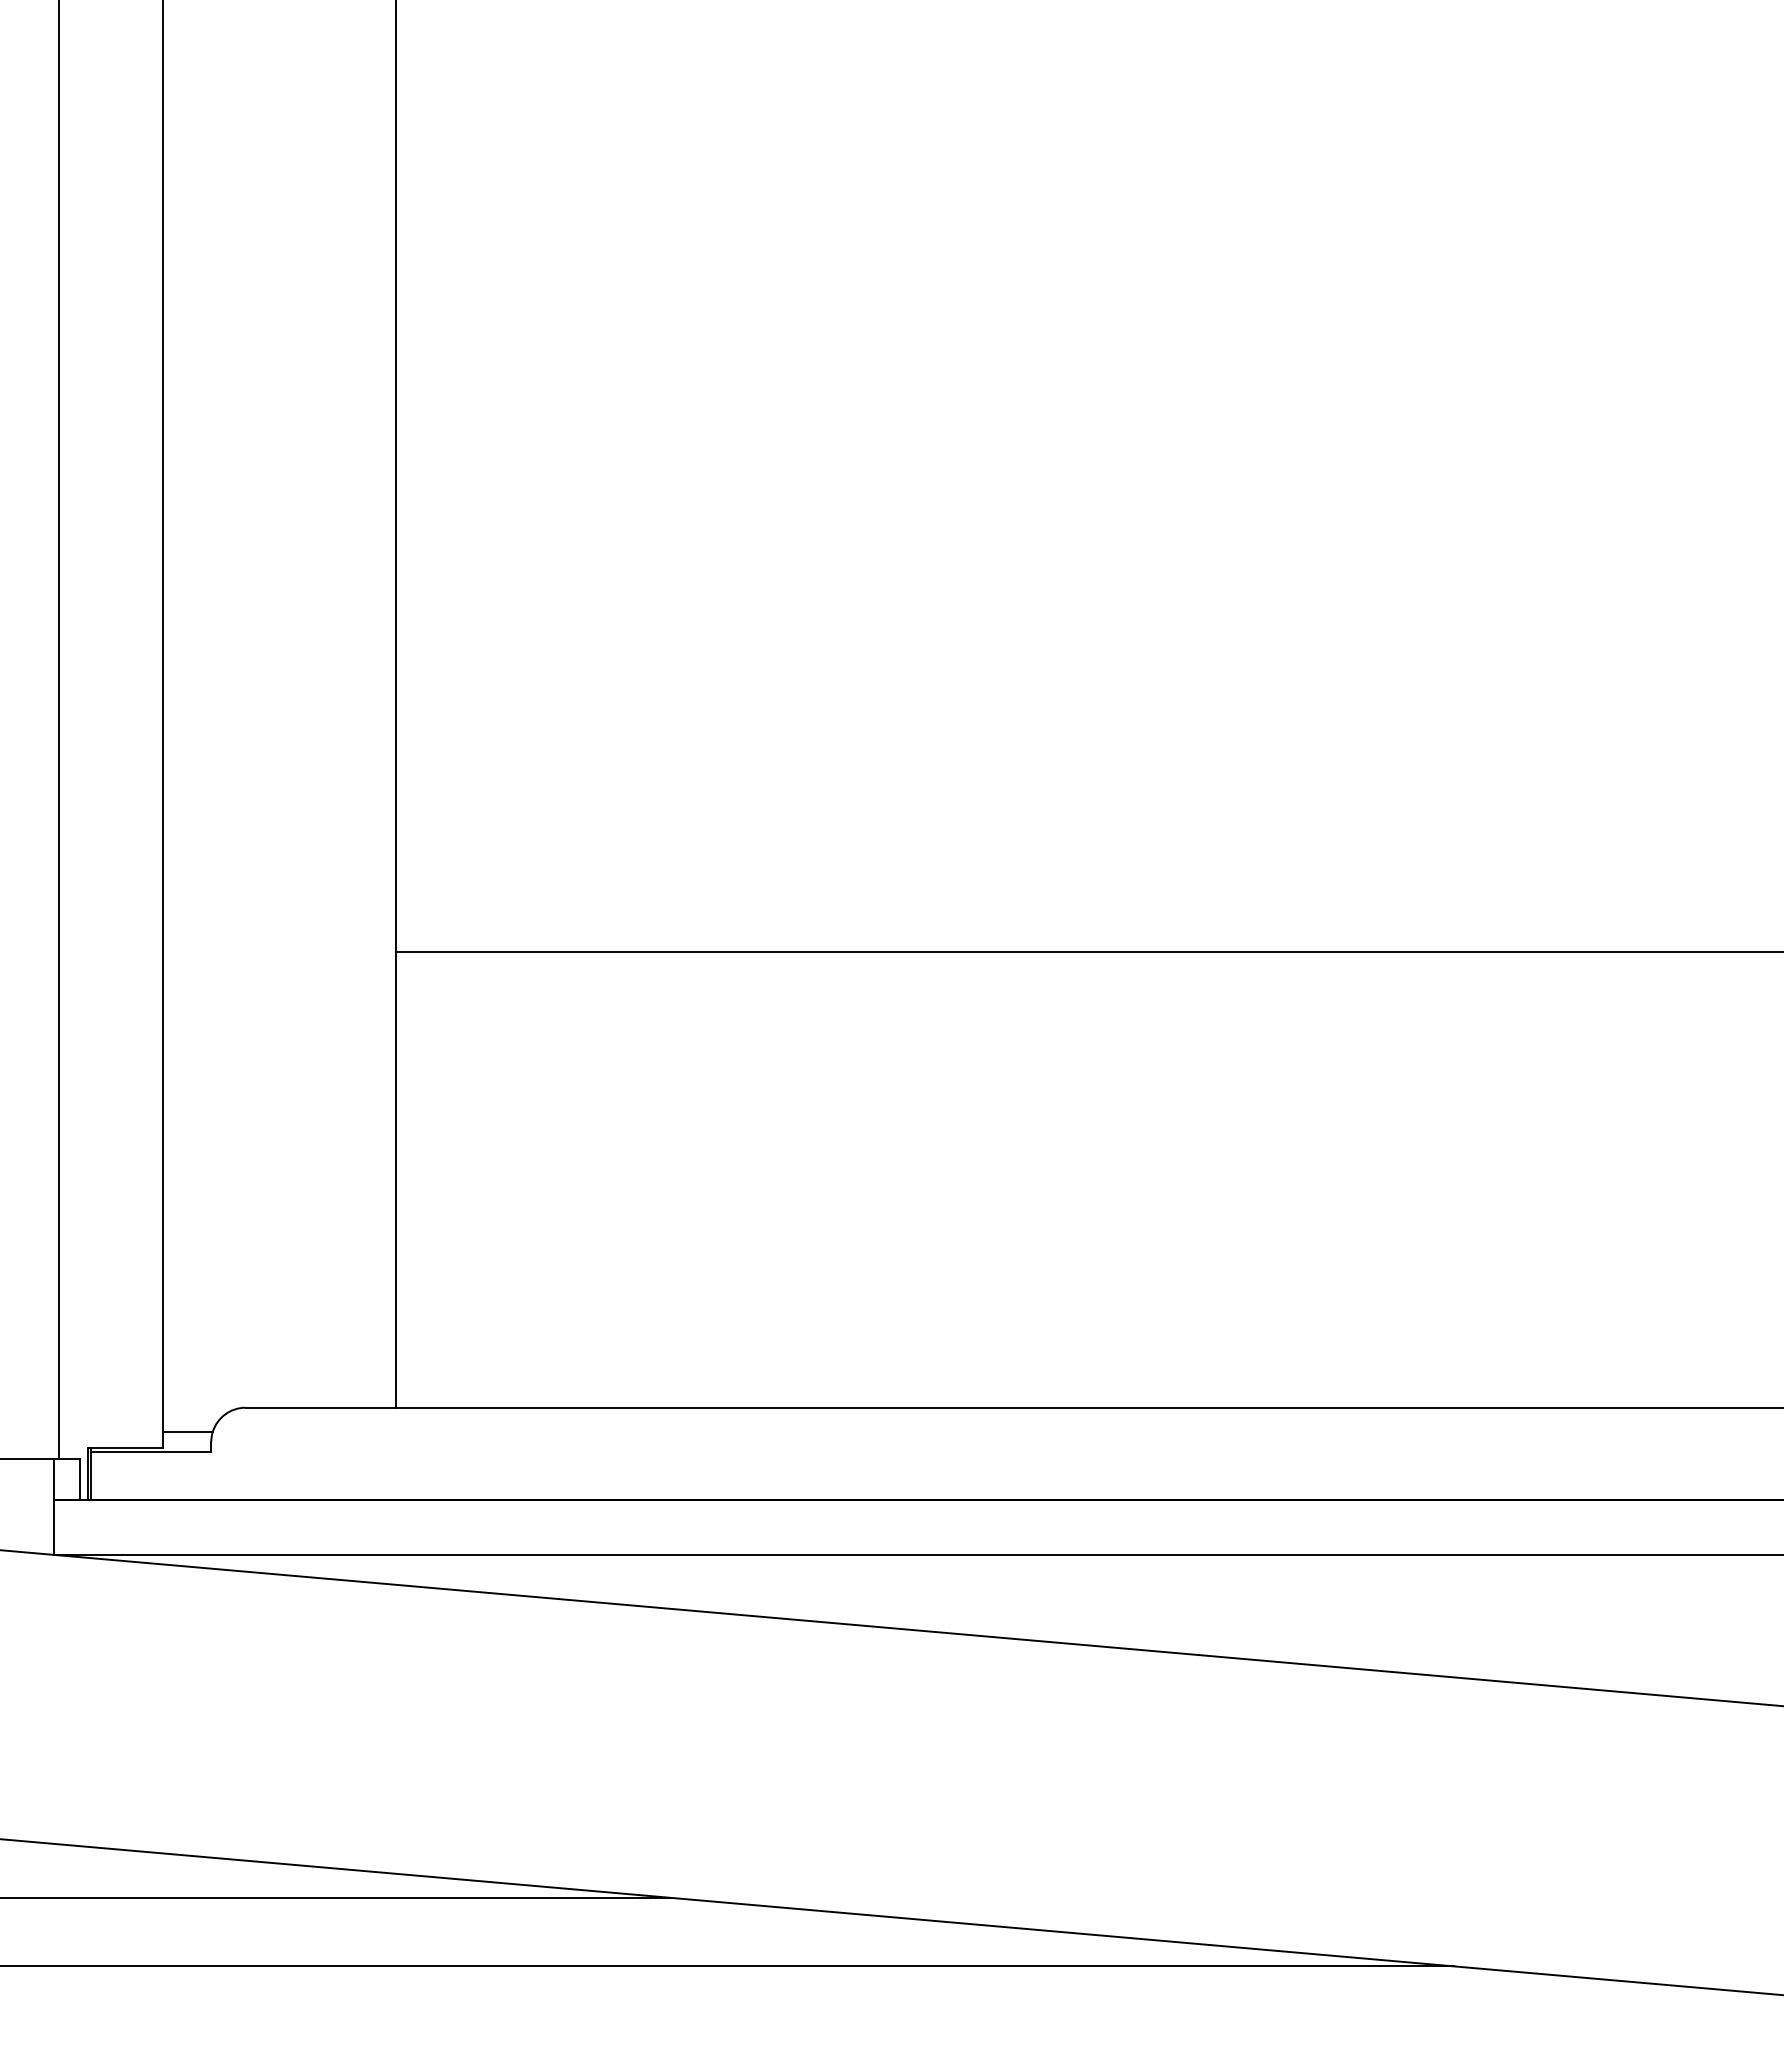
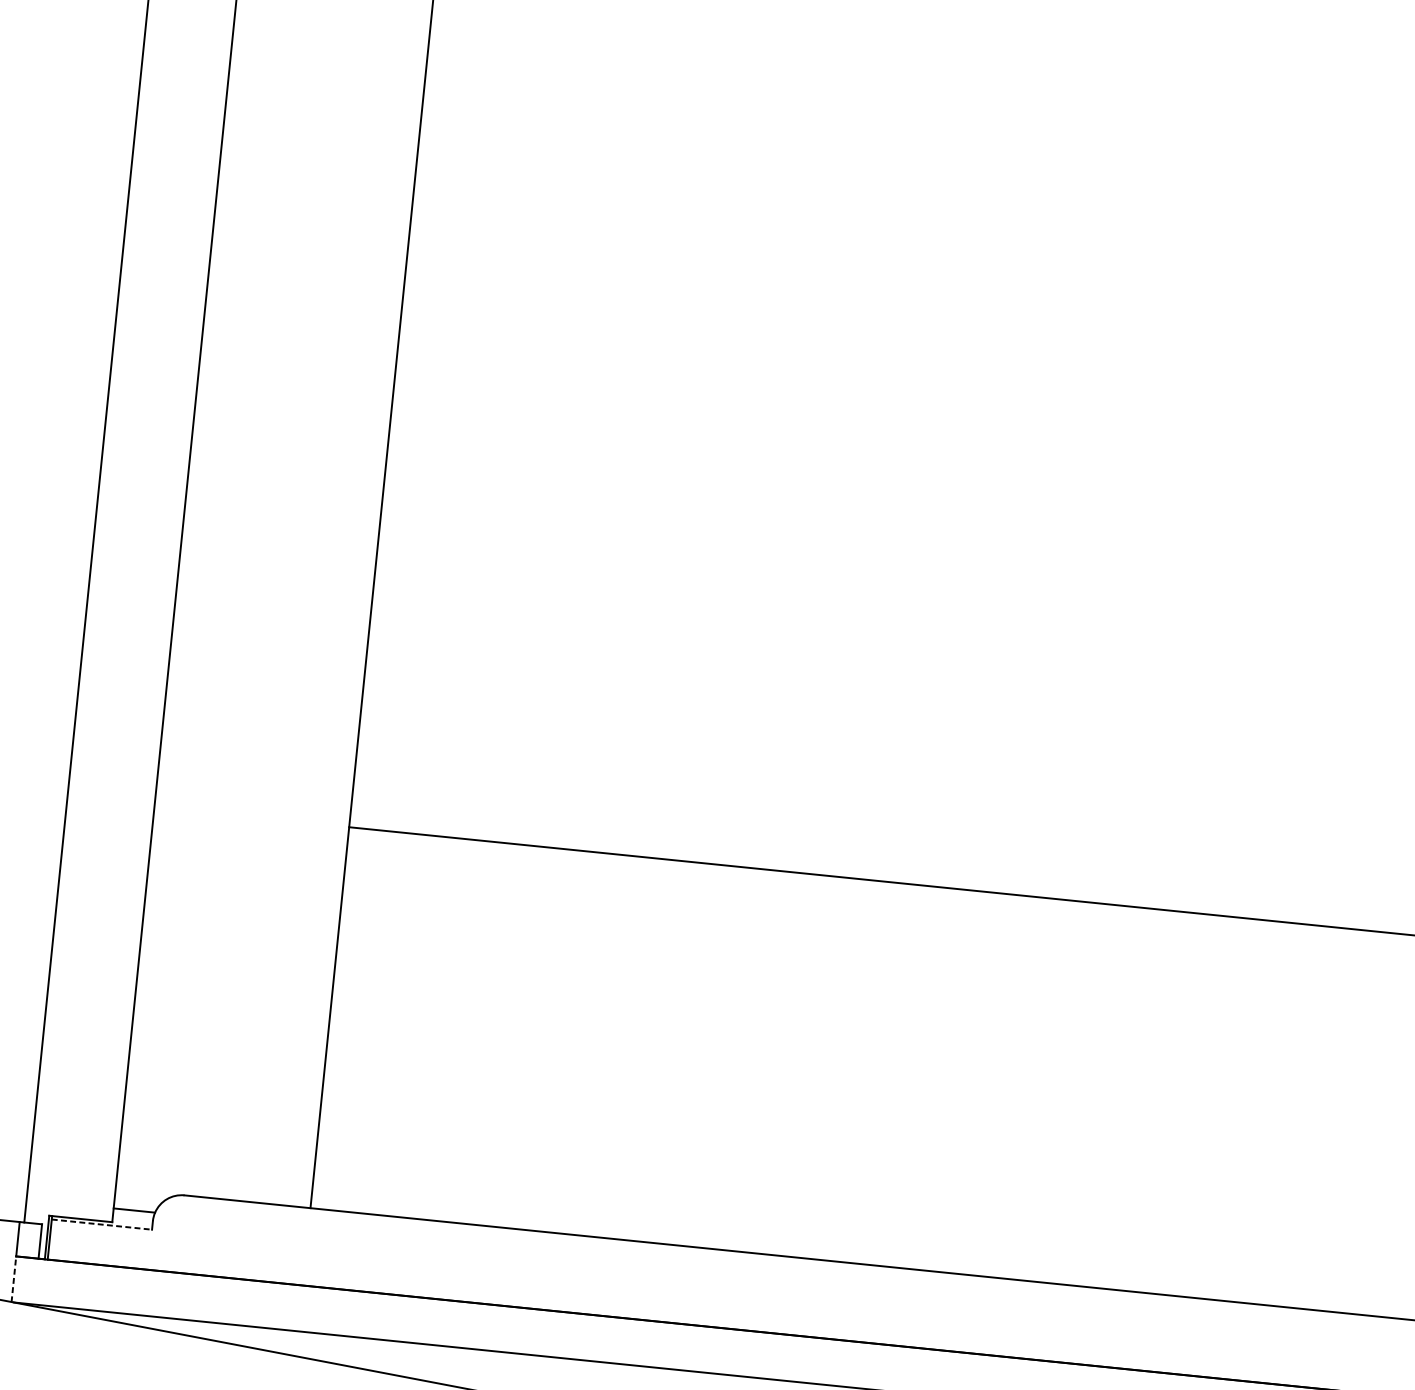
line: (151, 1452) -> (102, 1224), solid -> dashed
line: (53, 1527) -> (13, 1279), solid -> dashed

